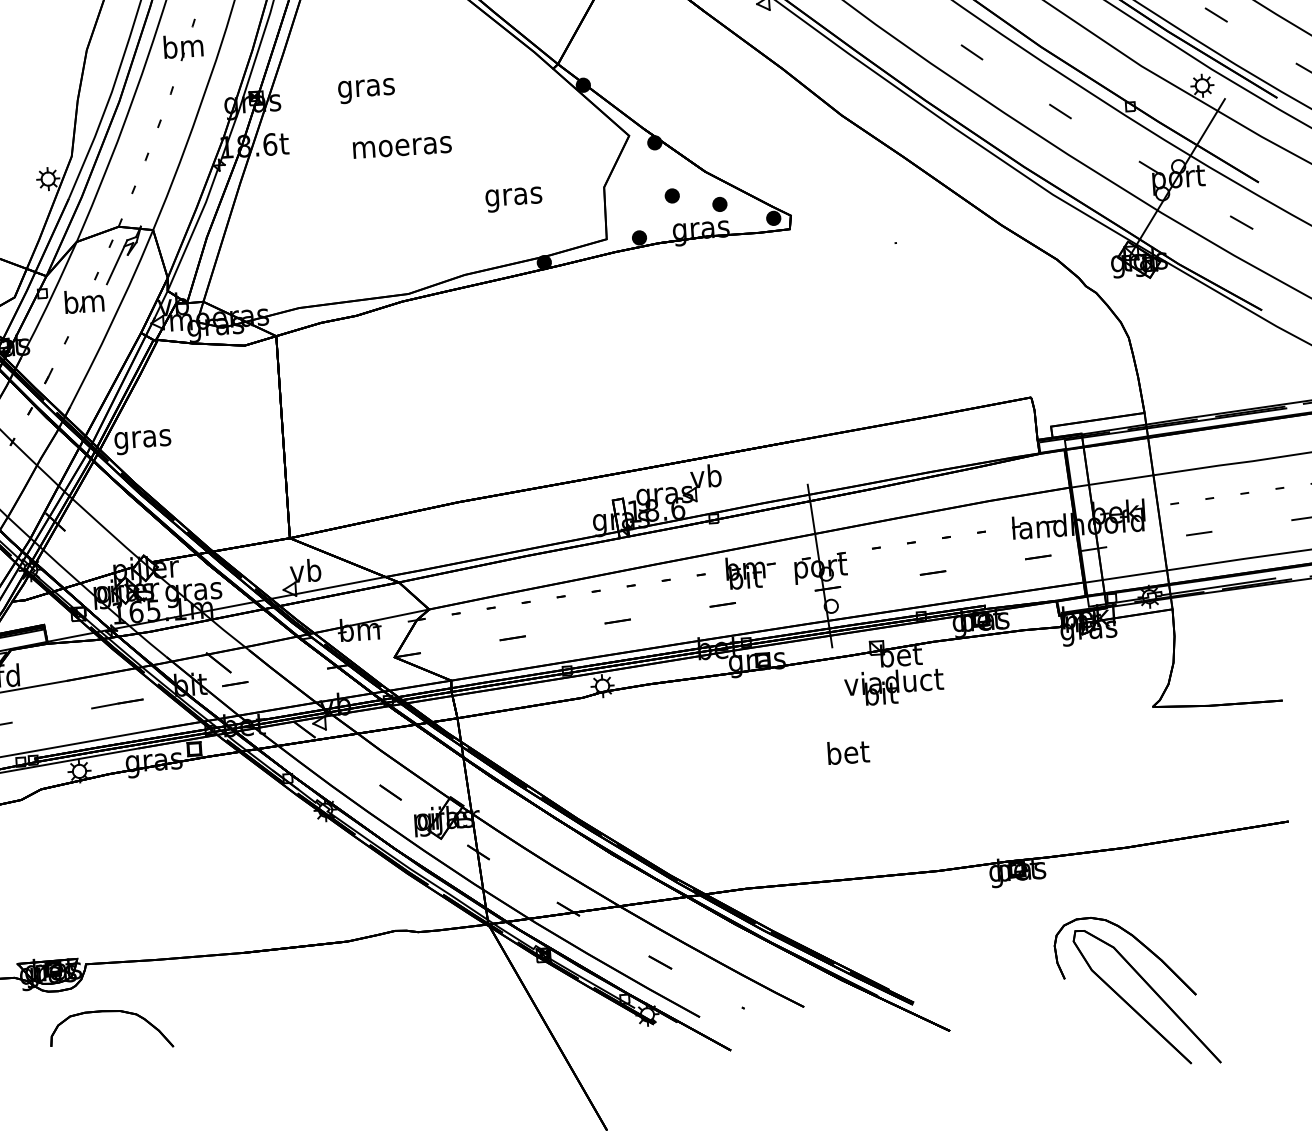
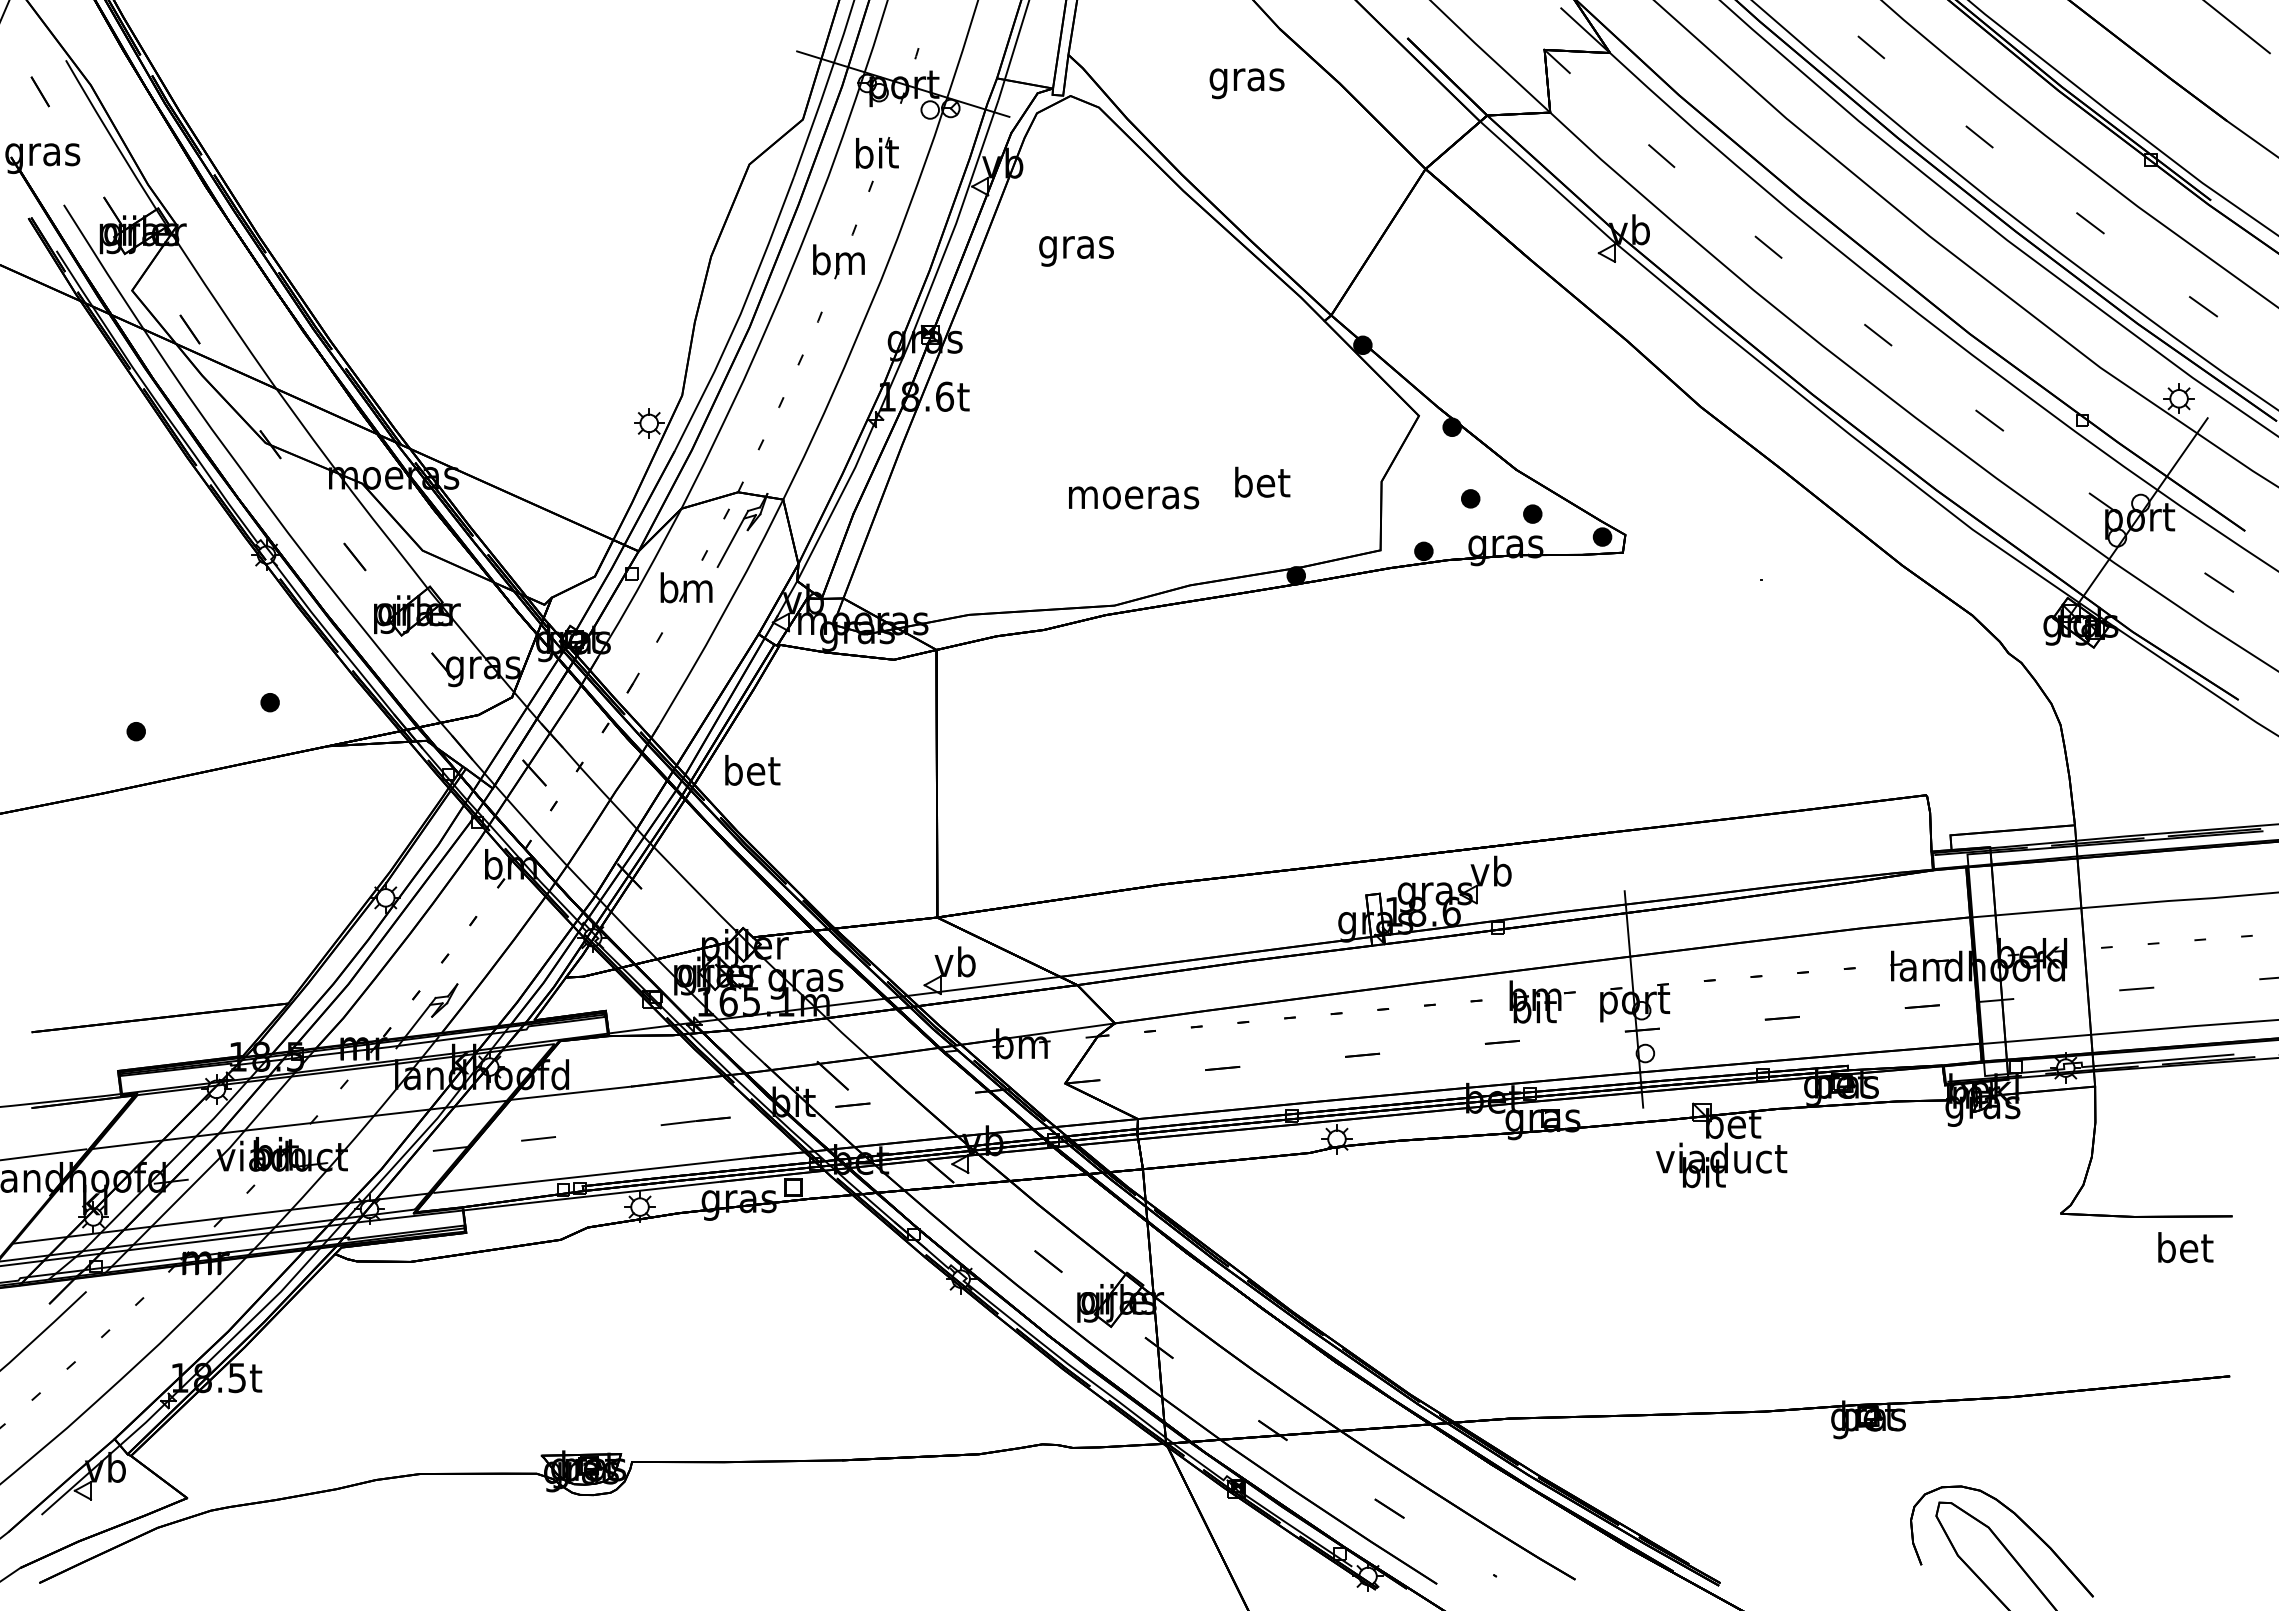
text: (366, 91) -> (1076, 251), moved
text: (402, 147) -> (1134, 497), moved
text: (513, 196) -> (1261, 485), gras -> bet
text: (142, 439) -> (751, 774), gras -> bet
text: (848, 752) -> (2185, 1247), moved
part: (114, 1012) -> (665, 1527), removed

